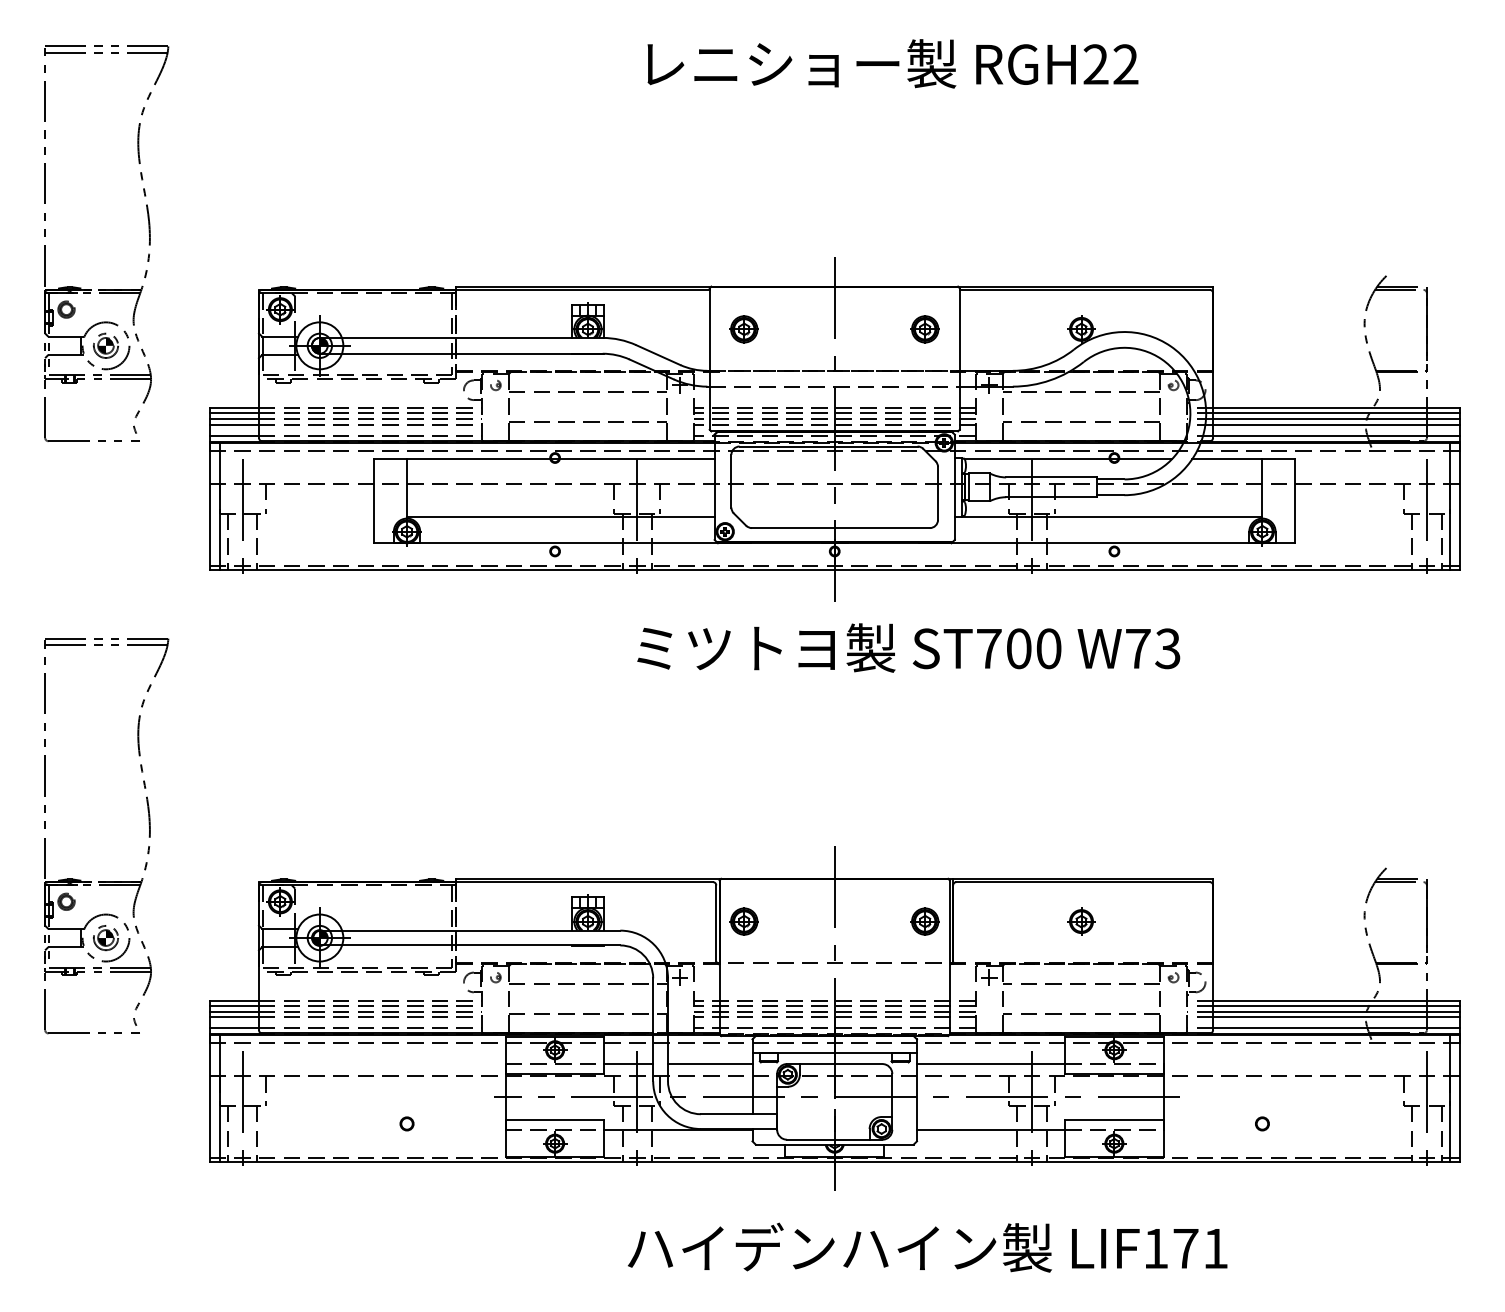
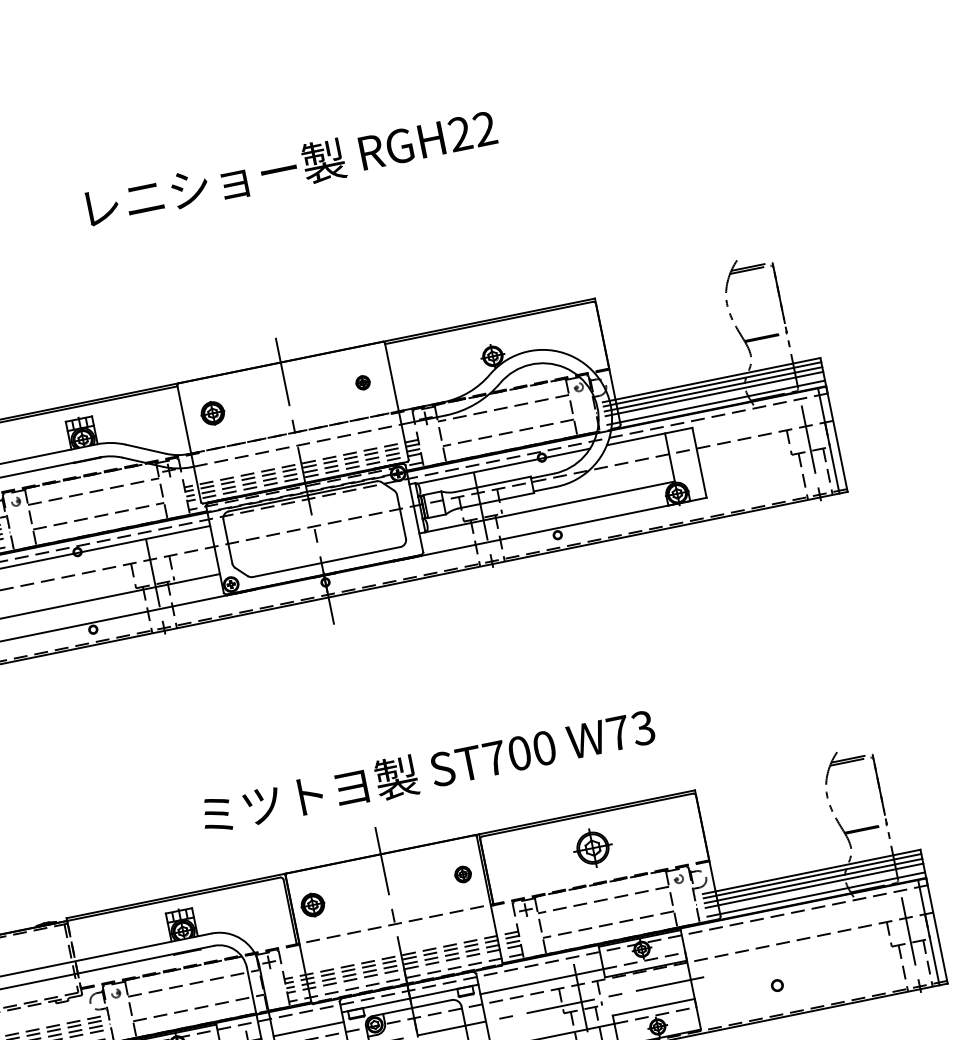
part: (924, 329) -> (362, 382), size x0.6
text: (908, 647) -> (427, 770), moved
part: (924, 921) -> (462, 874), size x0.7
part: (1081, 921) -> (592, 848), size x1.6

